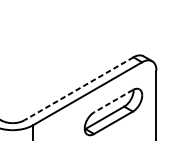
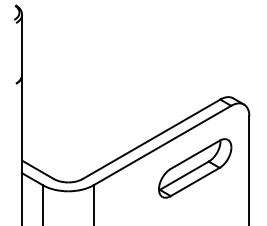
line: (78, 89) -> (151, 139), dashed -> solid
line: (112, 101) -> (194, 155), dashed -> solid

